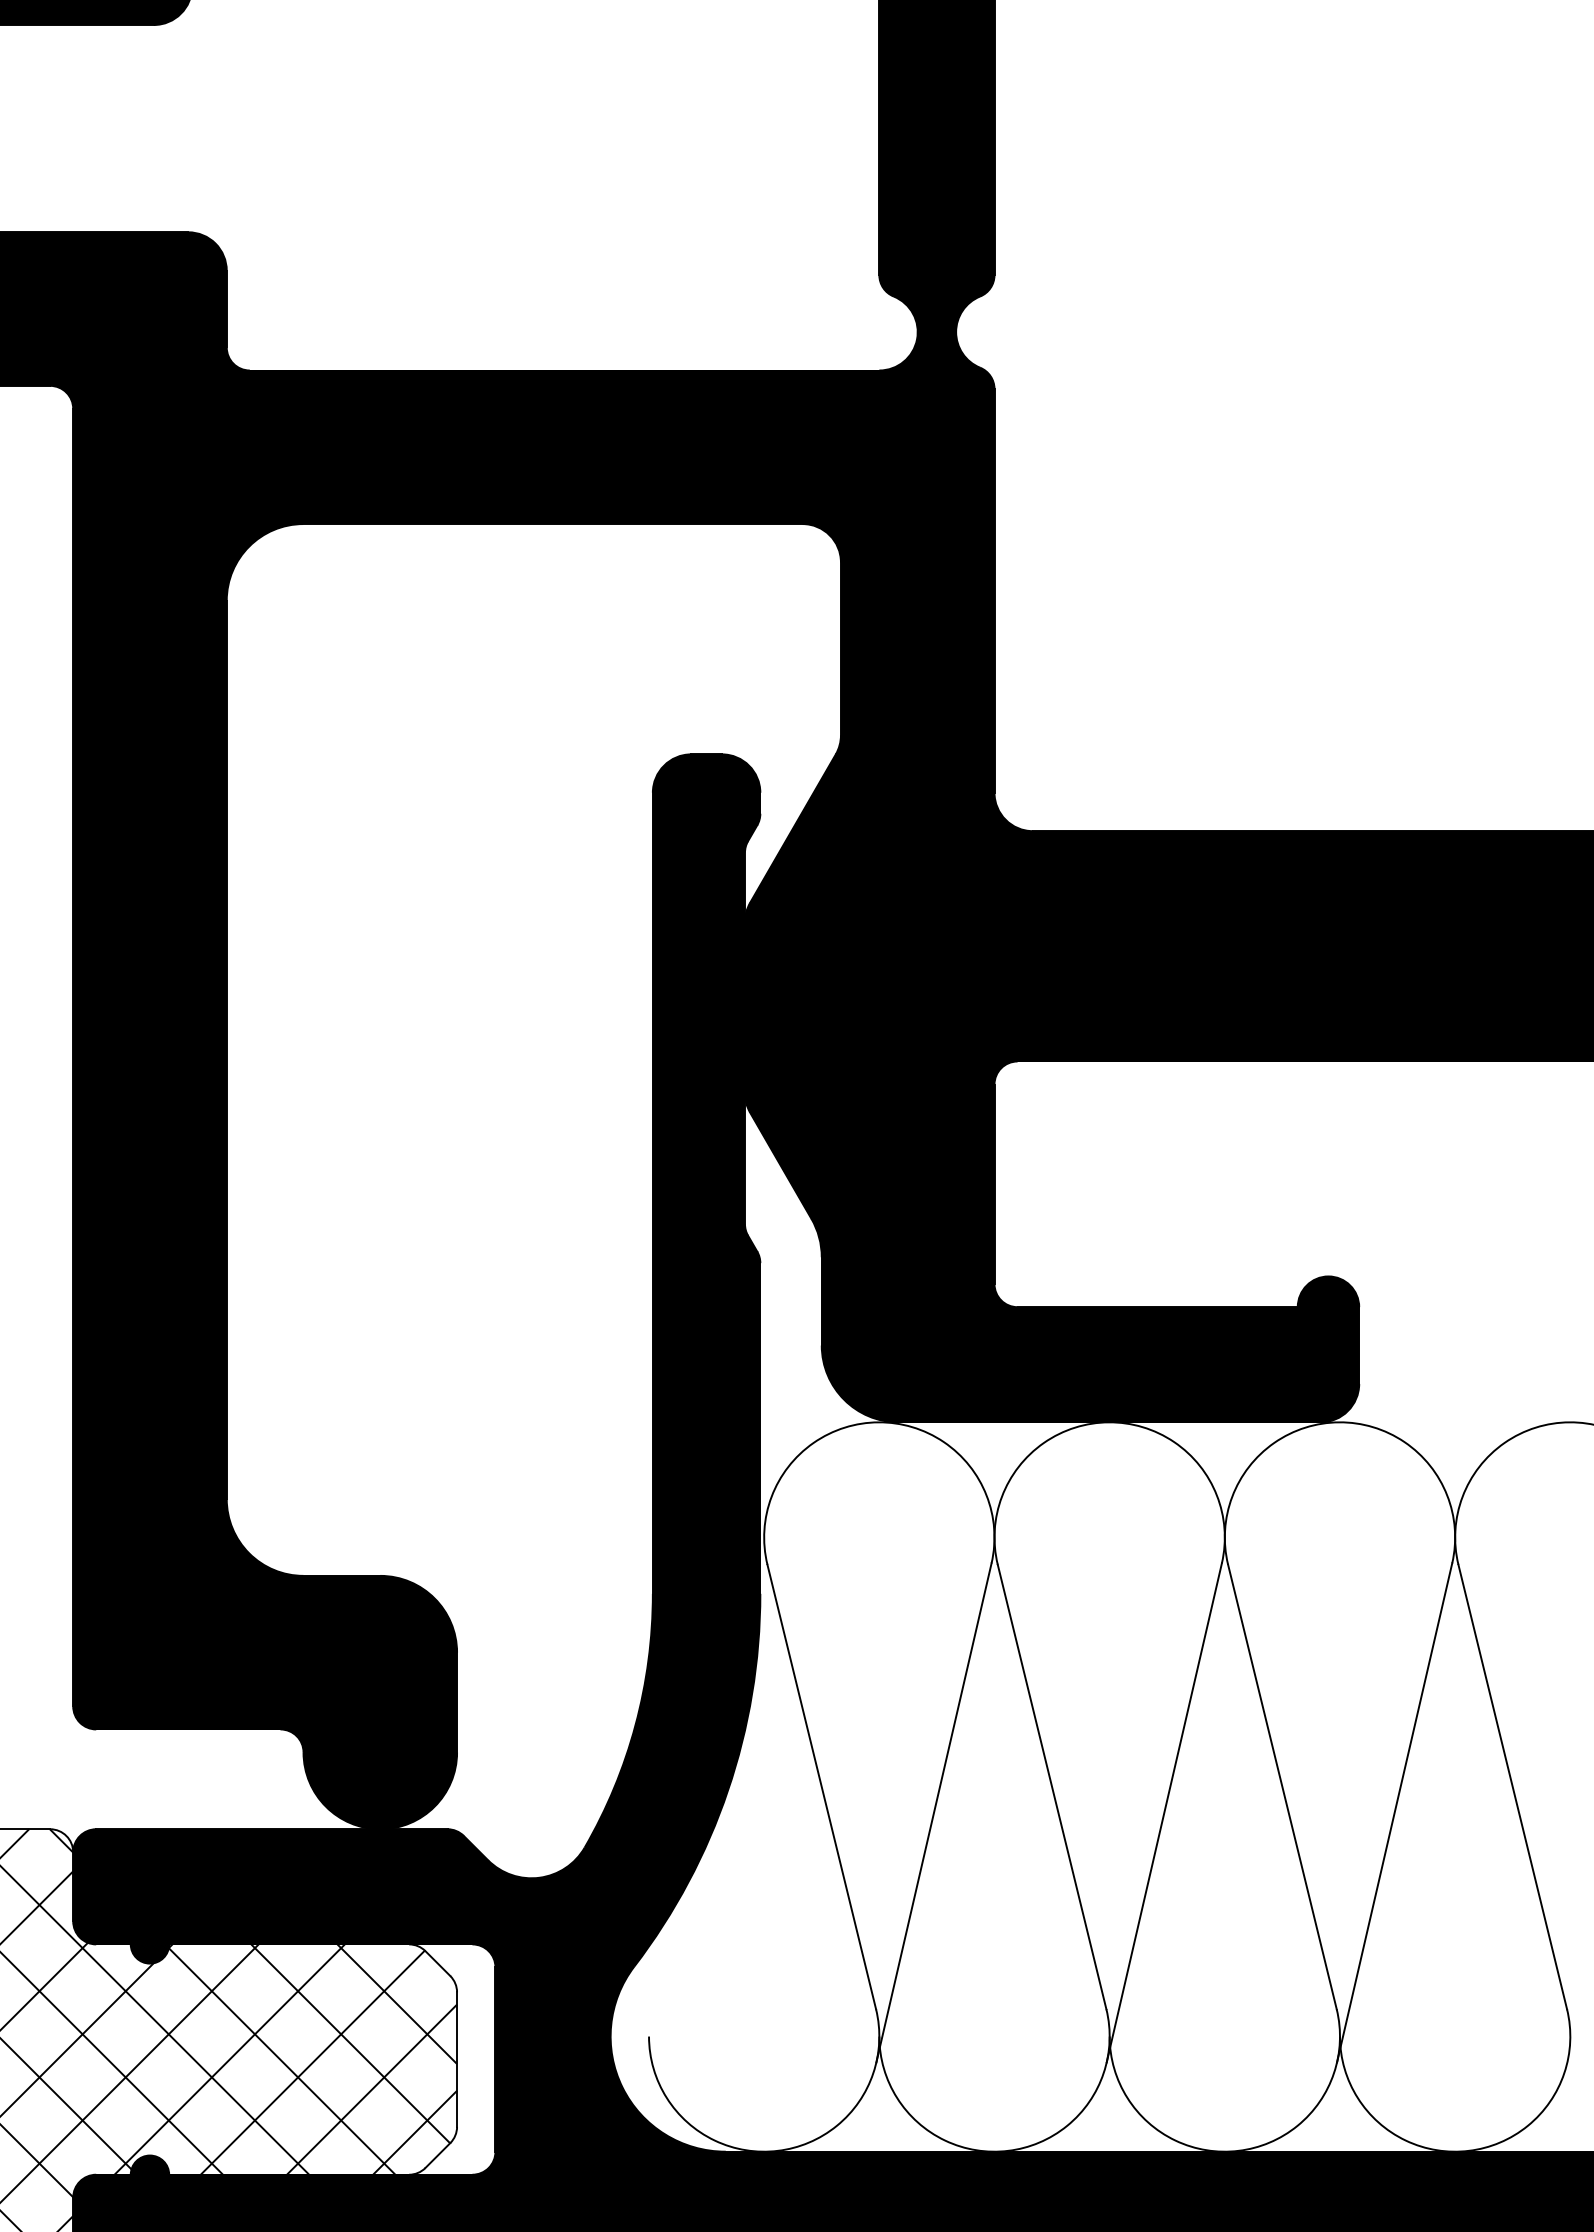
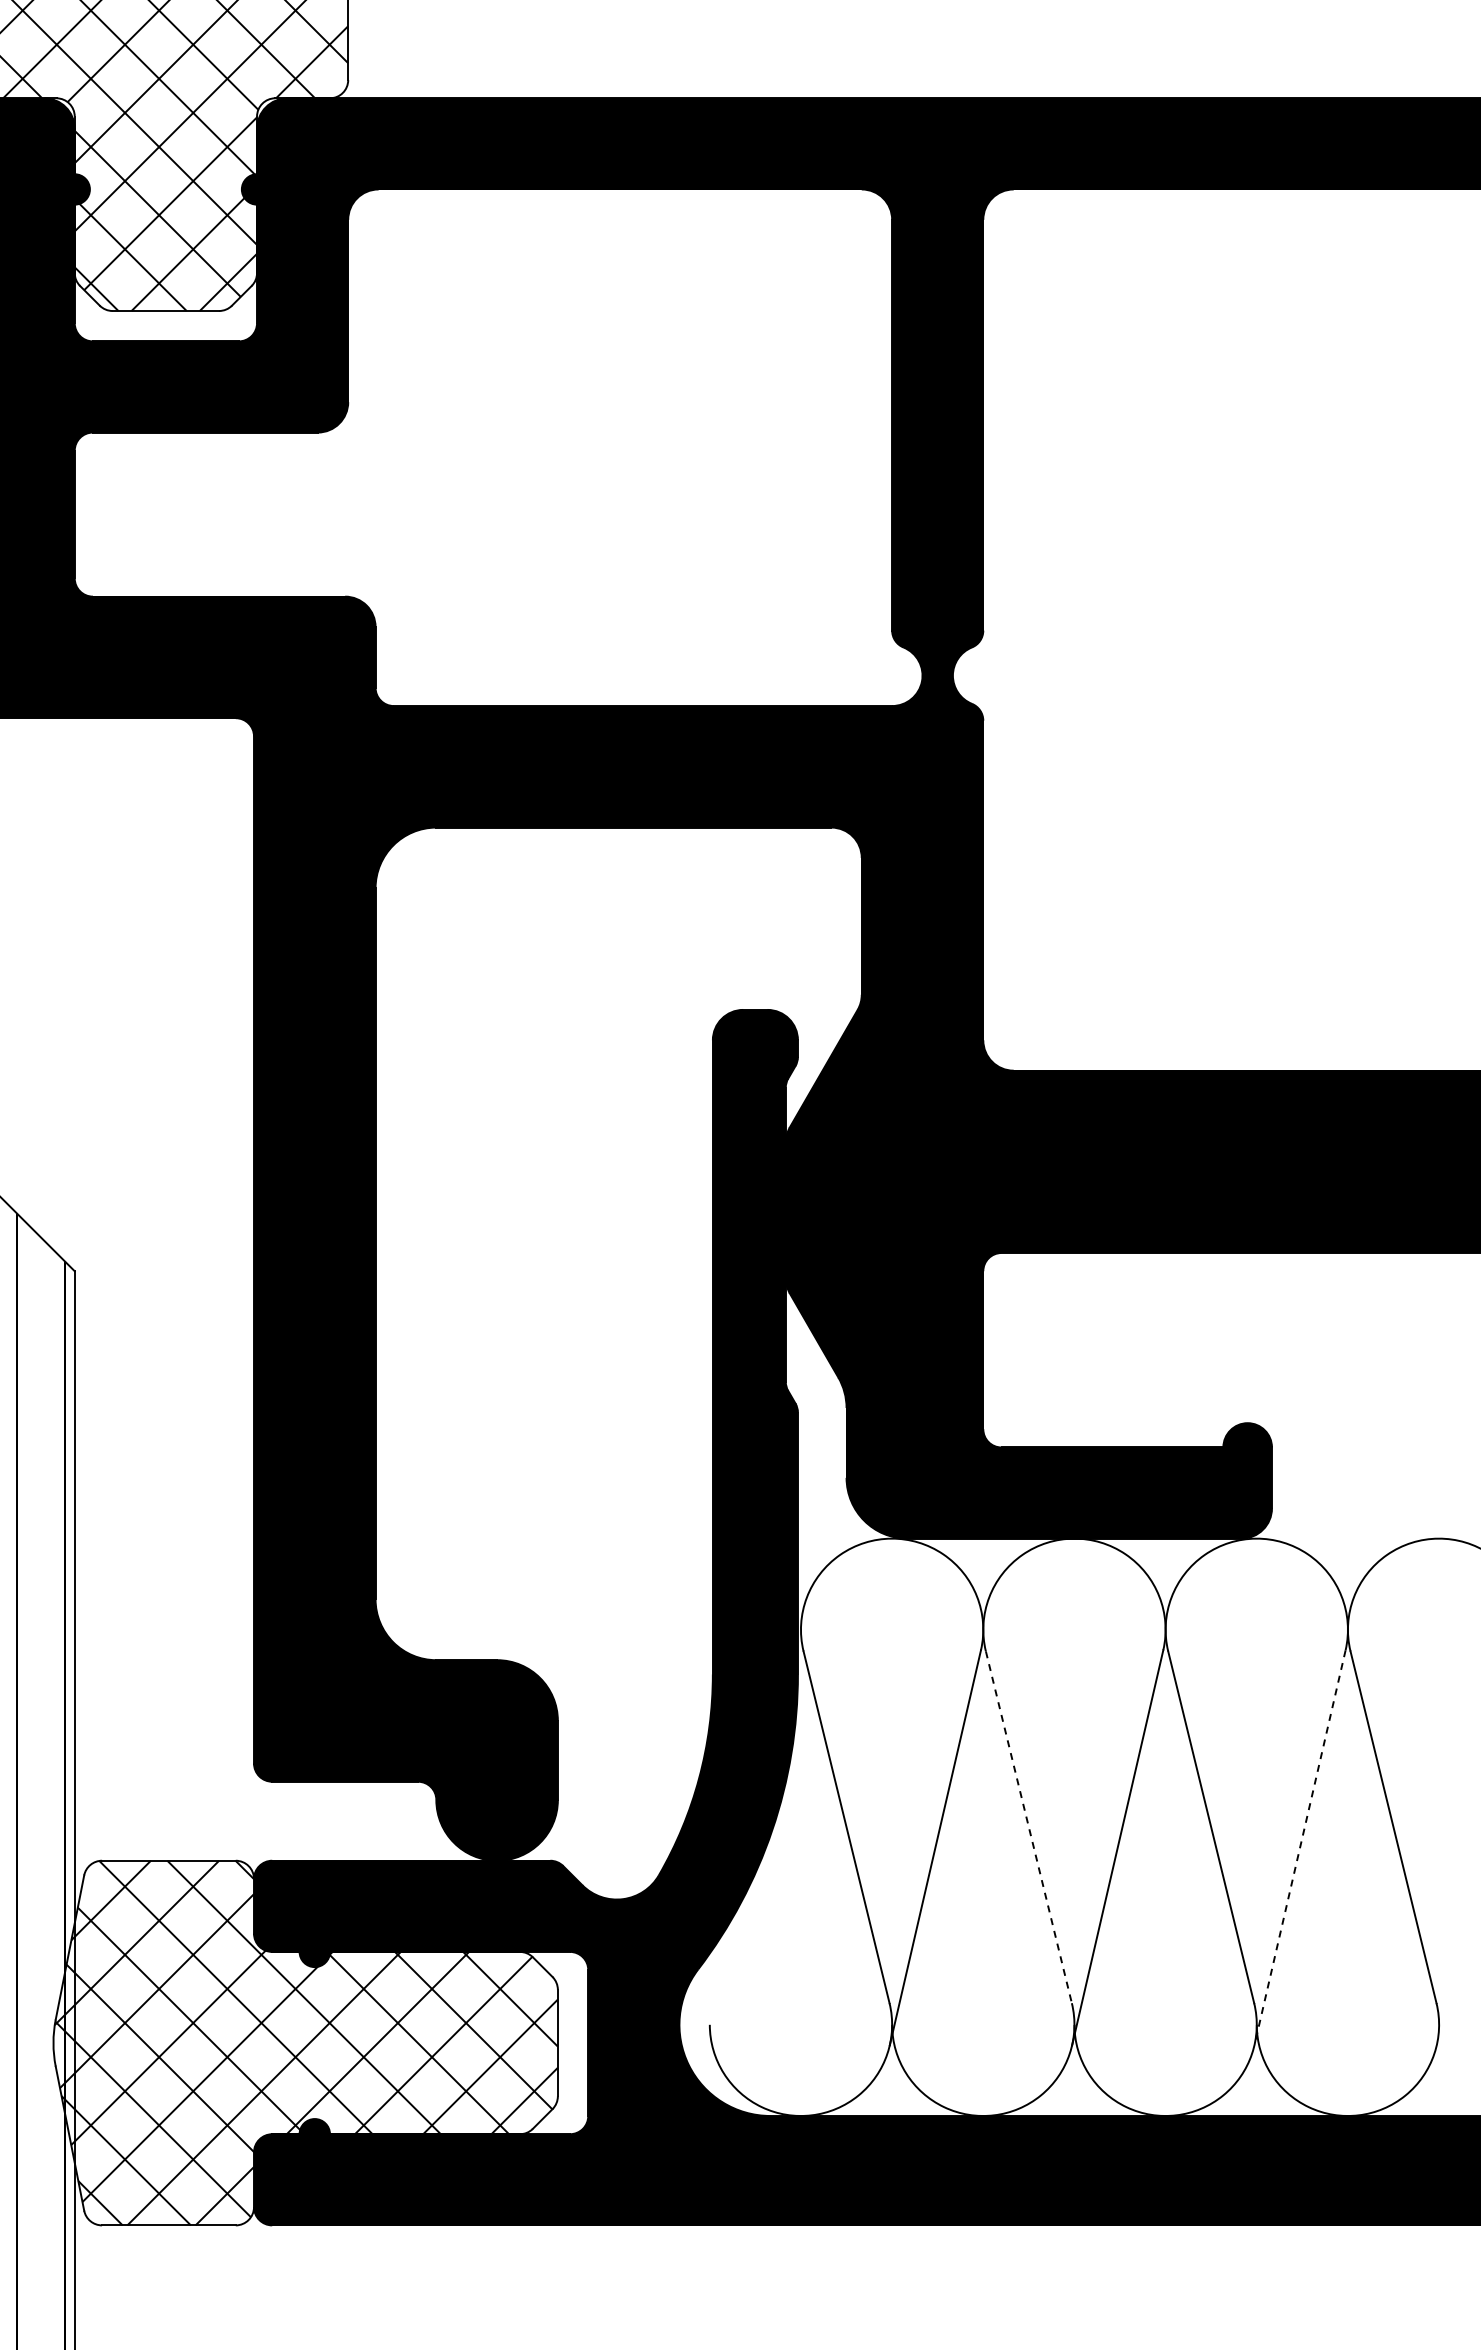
line: (1052, 1787) -> (1029, 1827), solid -> dashed
line: (1395, 1812) -> (1300, 1847), solid -> dashed

